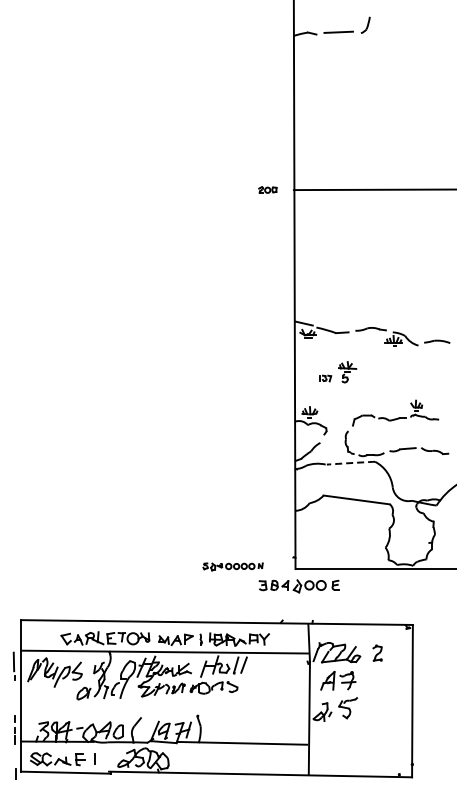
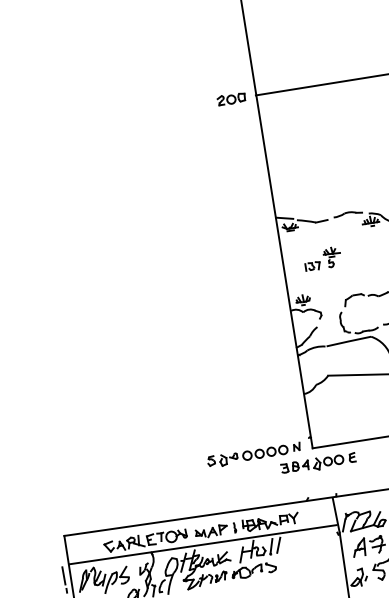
part: (267, 189) -> (231, 98), size x1.67
part: (325, 378) -> (312, 266), size x1.43
arc: (350, 463) -> (348, 341), dashed -> solid
part: (232, 566) -> (253, 455), size x1.67

